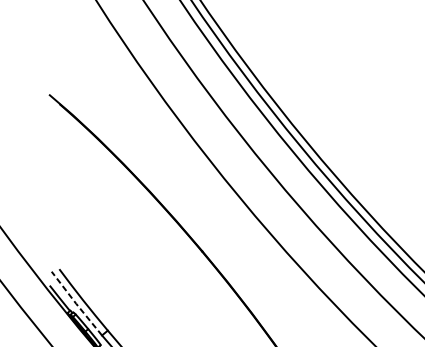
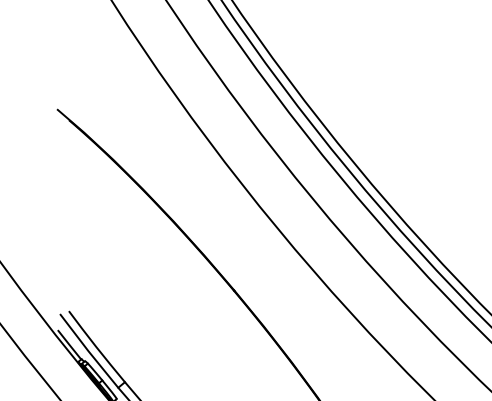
line: (76, 304) -> (88, 351), dashed -> solid

